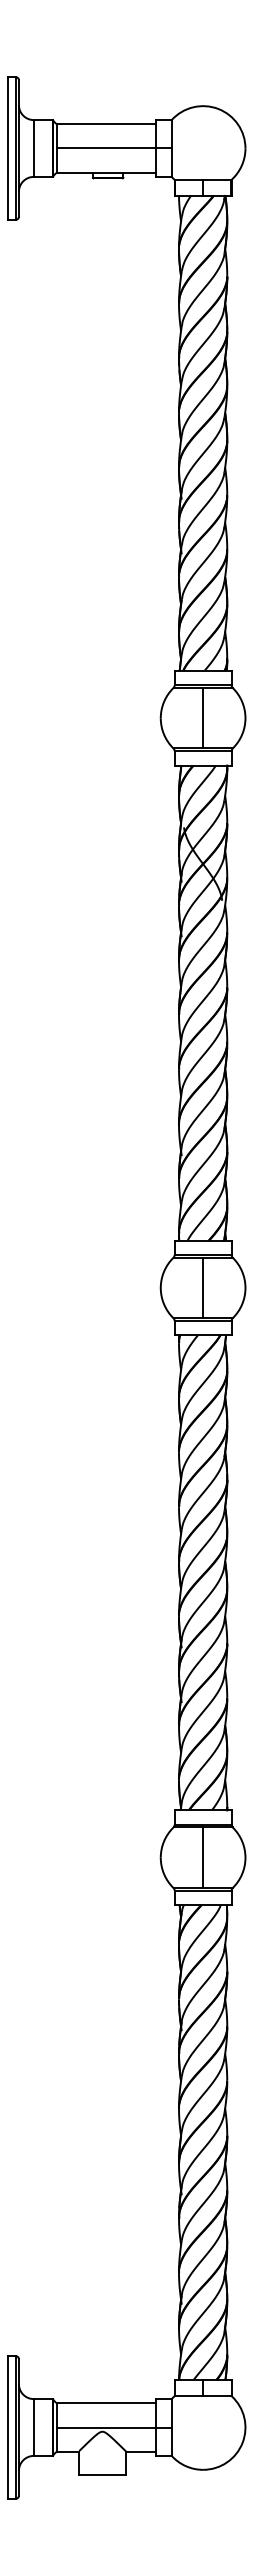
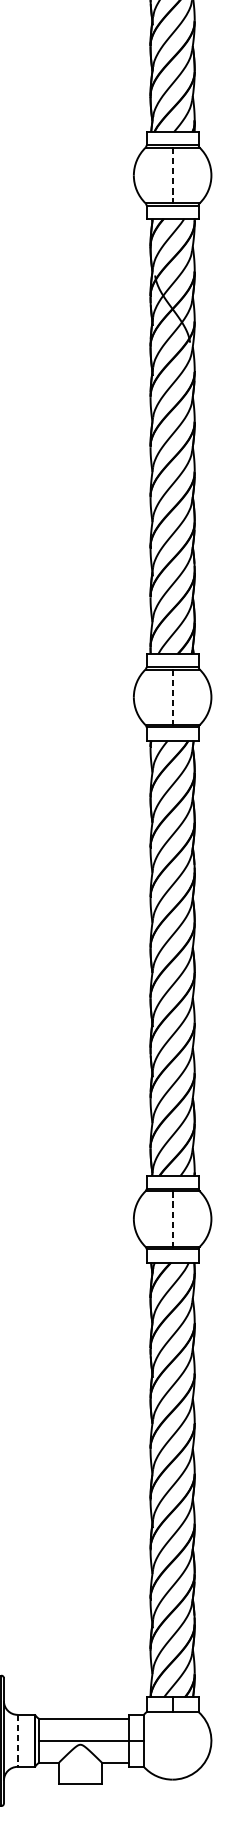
line: (203, 718) -> (172, 175), solid -> dashed
line: (203, 1288) -> (172, 697), solid -> dashed
line: (203, 1858) -> (172, 1219), solid -> dashed
line: (33, 2428) -> (17, 1741), solid -> dashed

